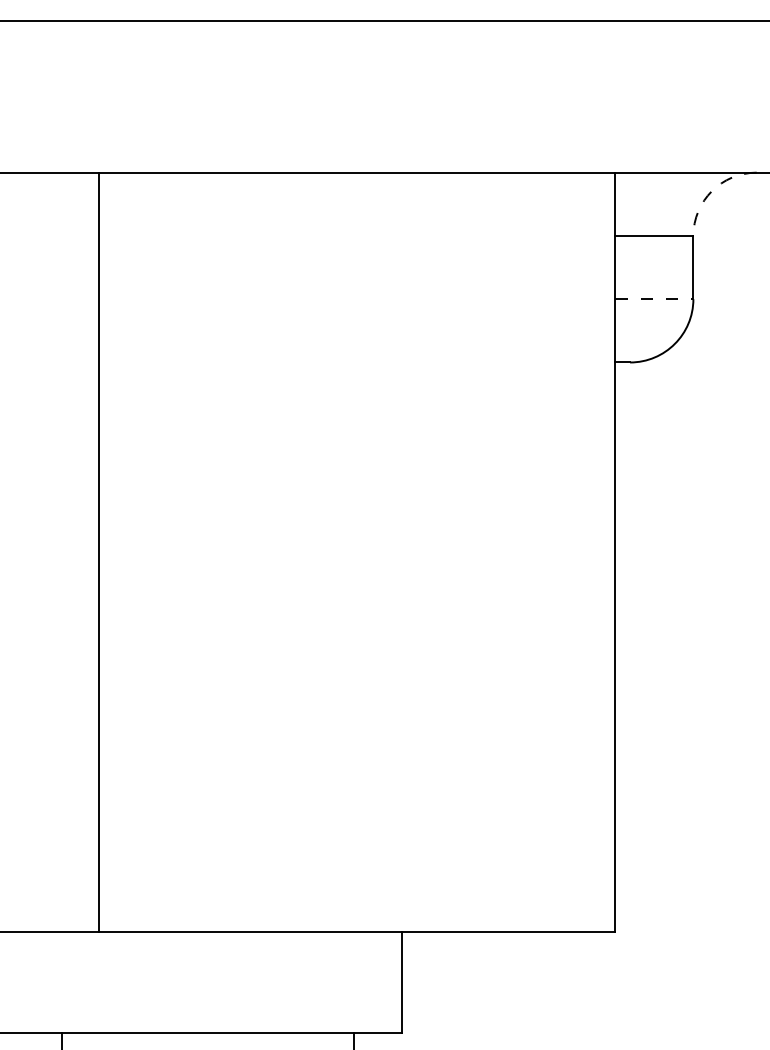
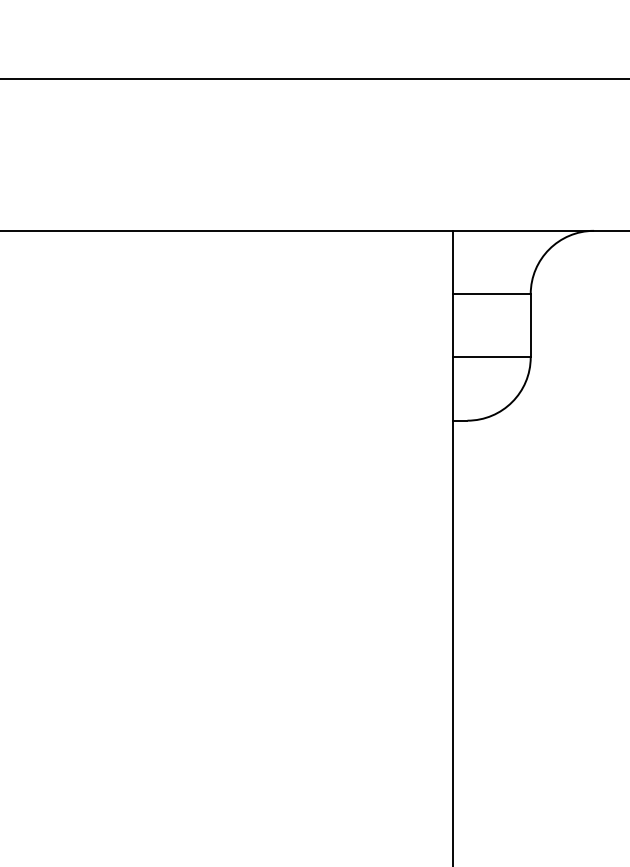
arc: (711, 191) -> (548, 249), dashed -> solid
line: (654, 299) -> (491, 357), dashed -> solid

